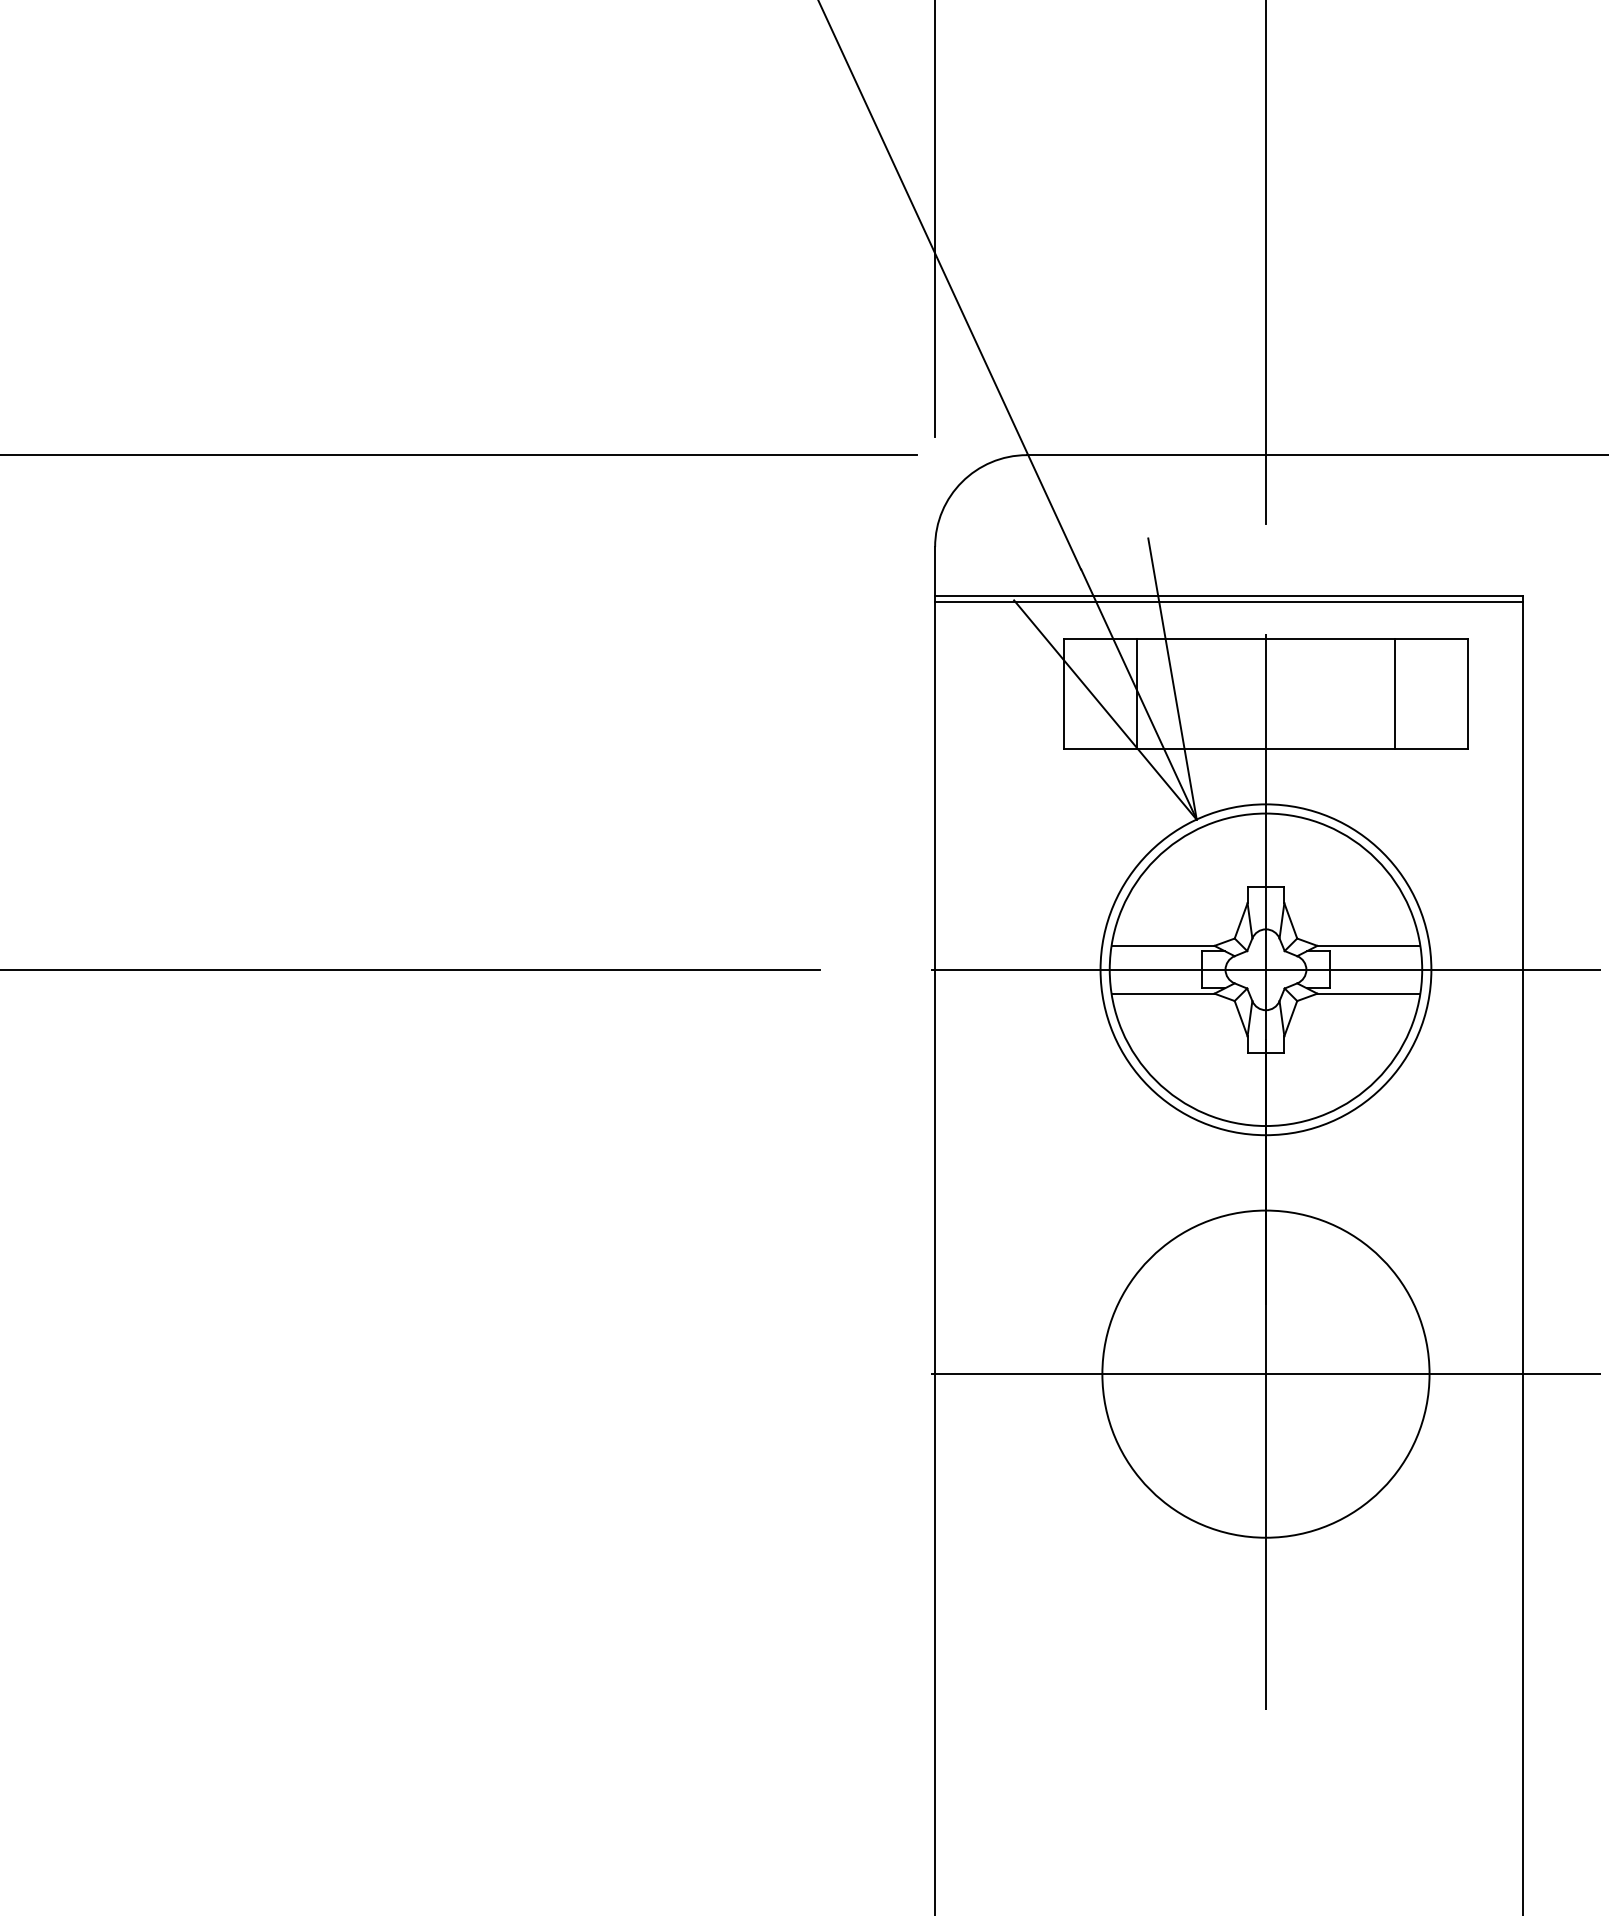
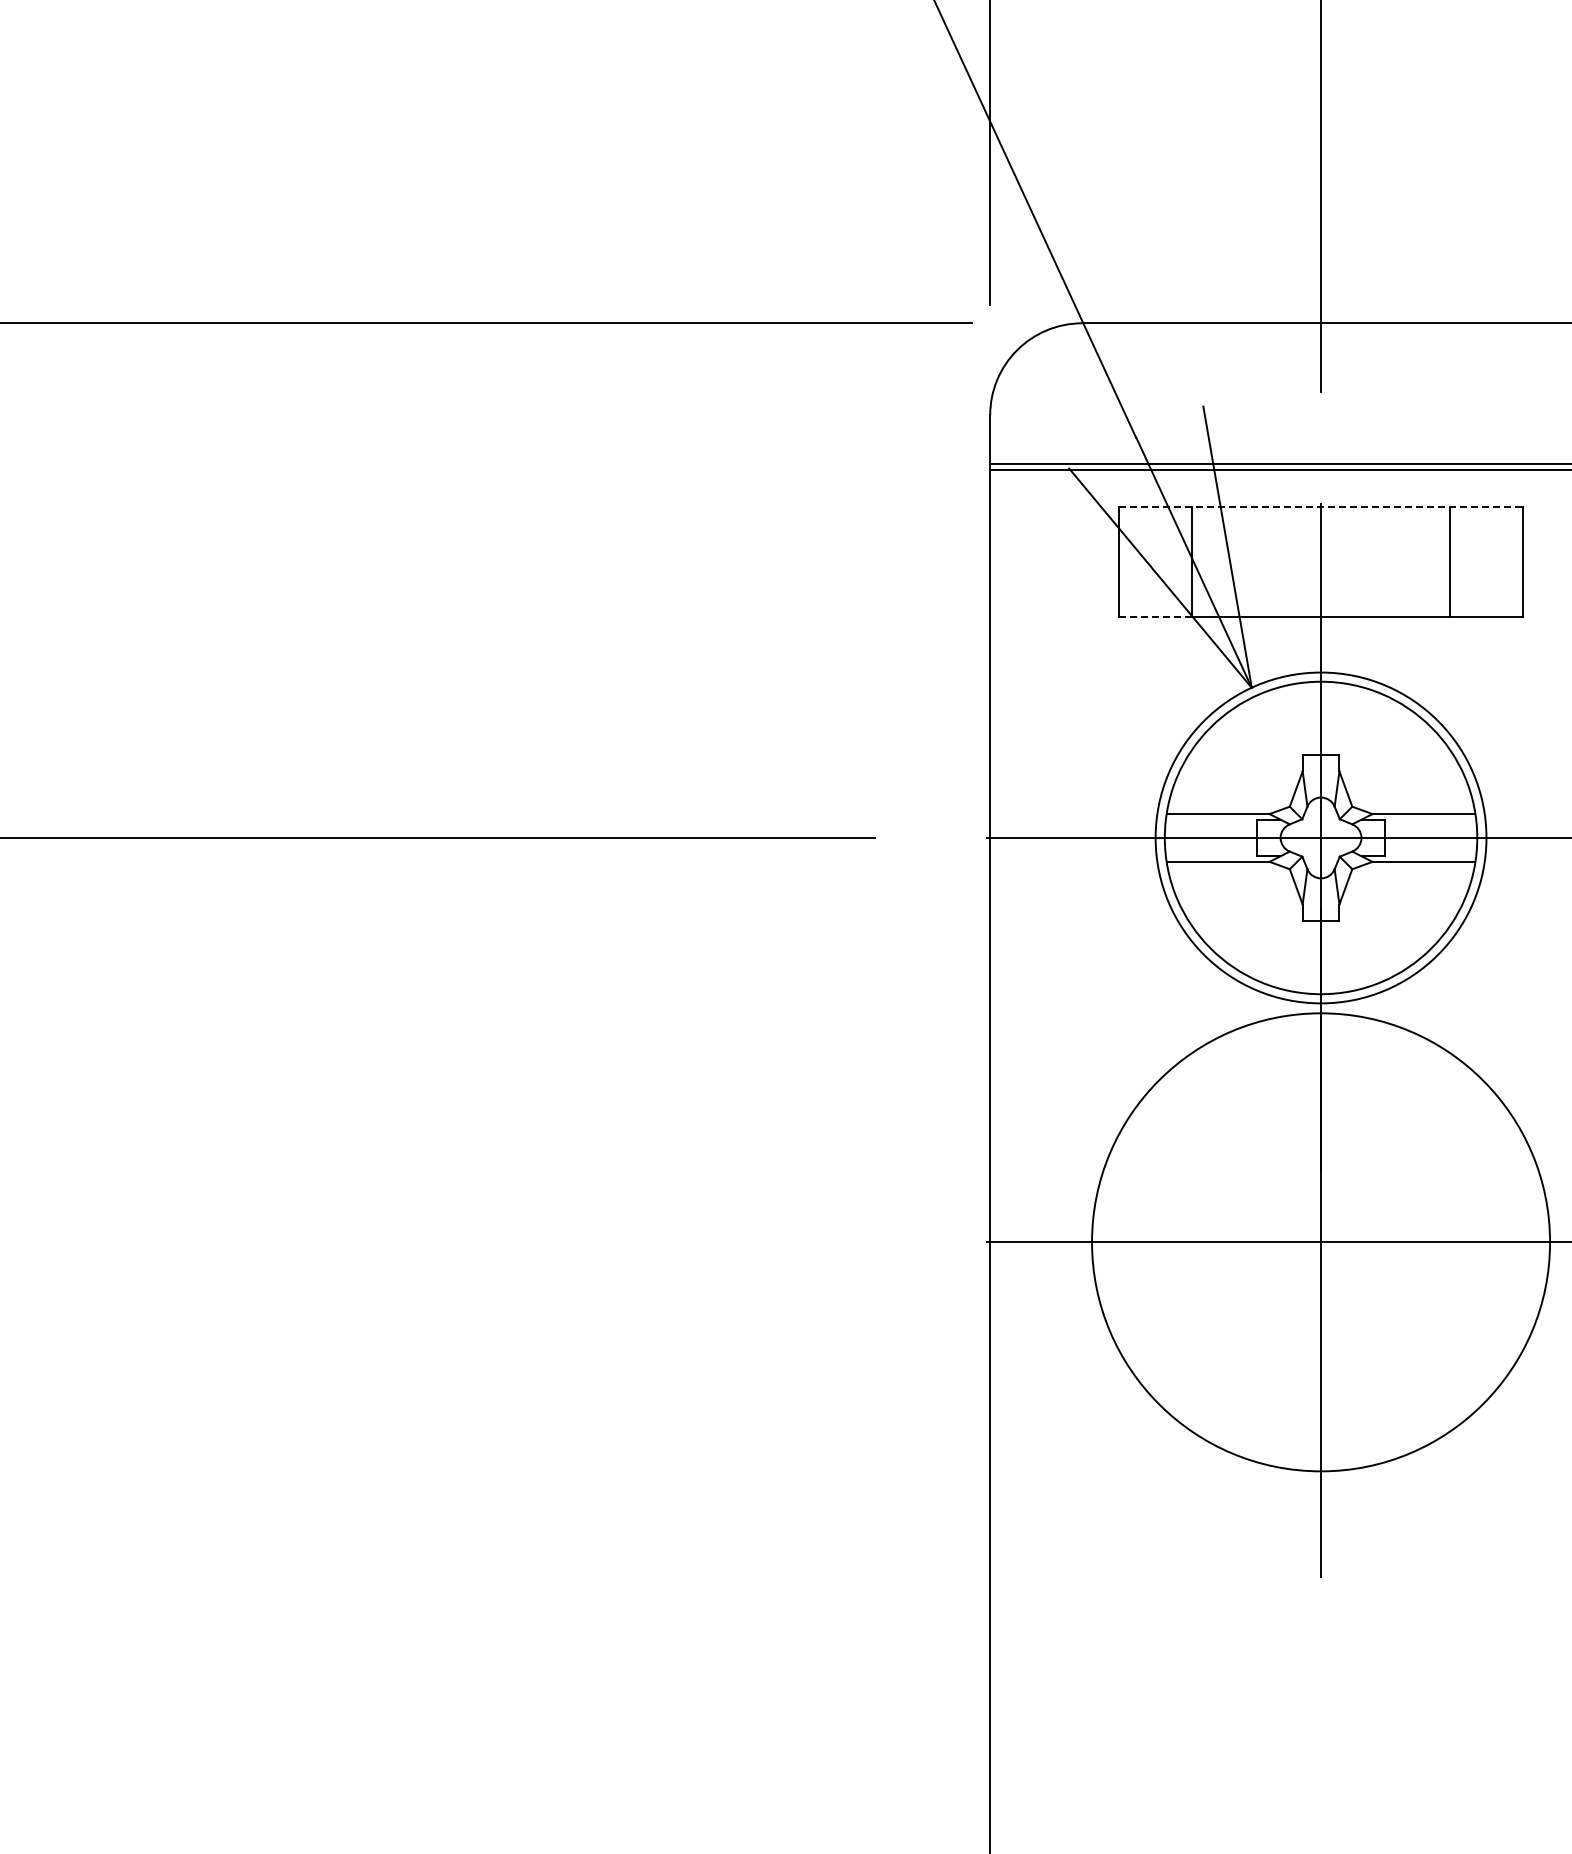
line: (1266, 638) -> (1321, 506), solid -> dashed
line: (1100, 749) -> (1155, 617), solid -> dashed
circle: (1265, 1373) -> (1320, 1241), size x1.4

